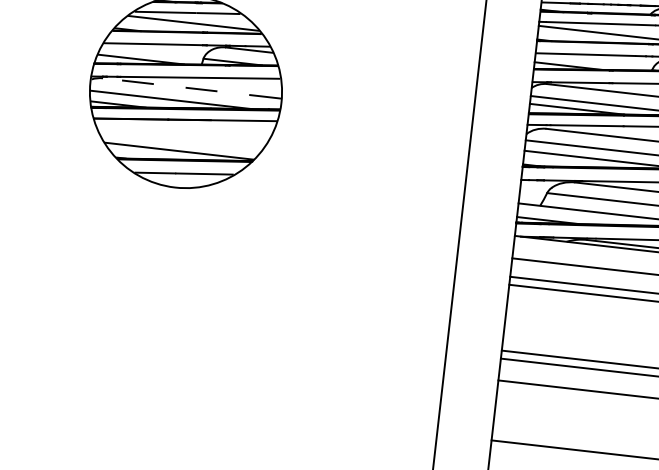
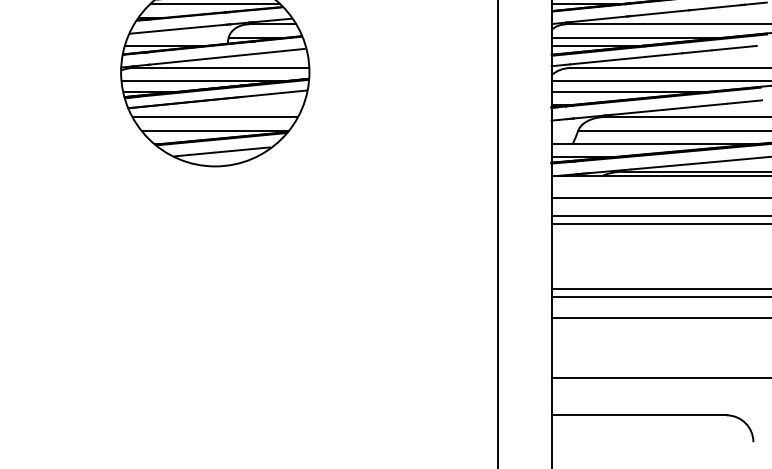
line: (191, 88) -> (220, 68), dashed -> solid
line: (181, 137) -> (215, 117), added

